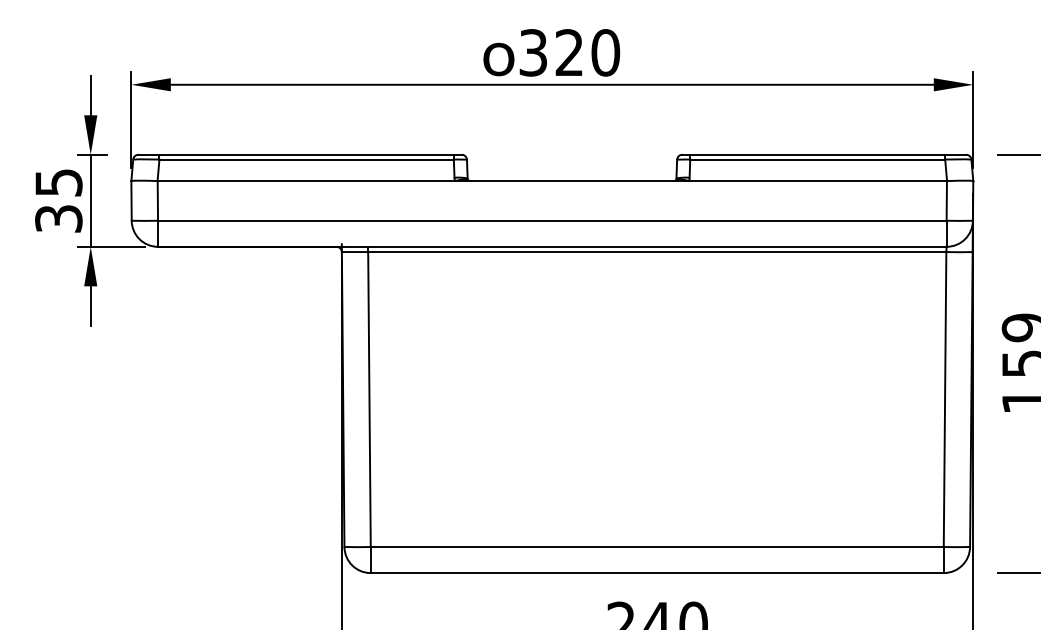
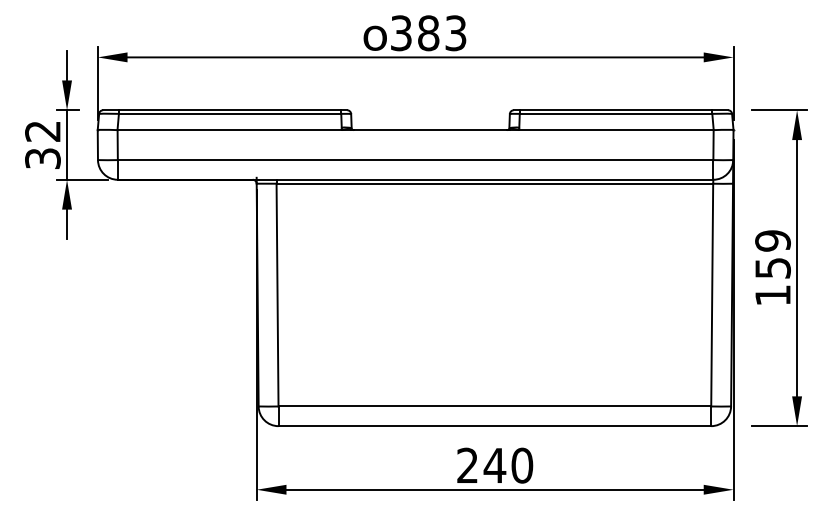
text: (587, 53) -> (442, 33), 320 -> 383
text: (58, 182) -> (42, 131), 35 -> 32

